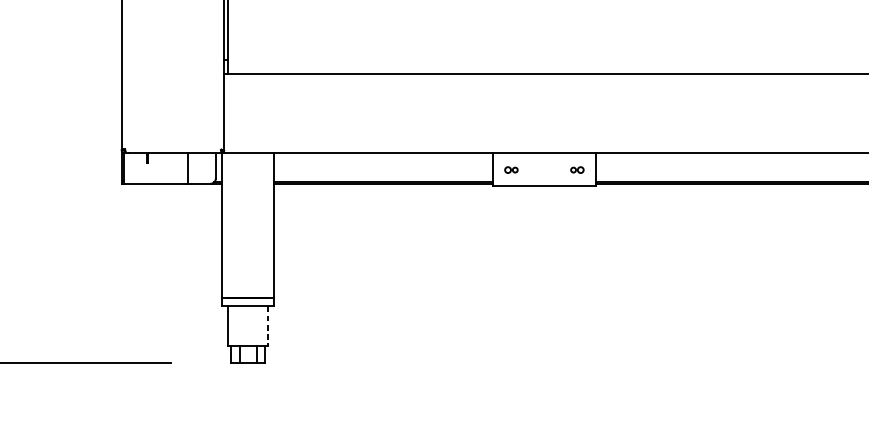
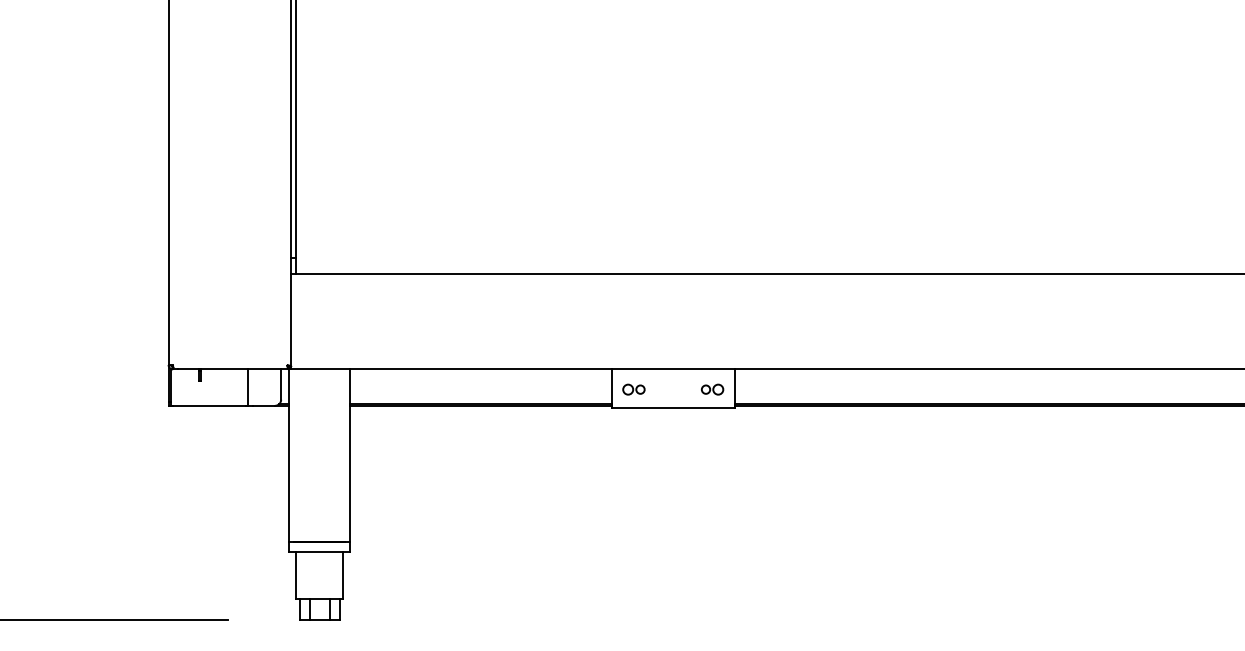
part: (511, 170) -> (633, 389), size x1.43
part: (577, 170) -> (712, 389), size x1.43
line: (268, 325) -> (343, 575), dashed -> solid

